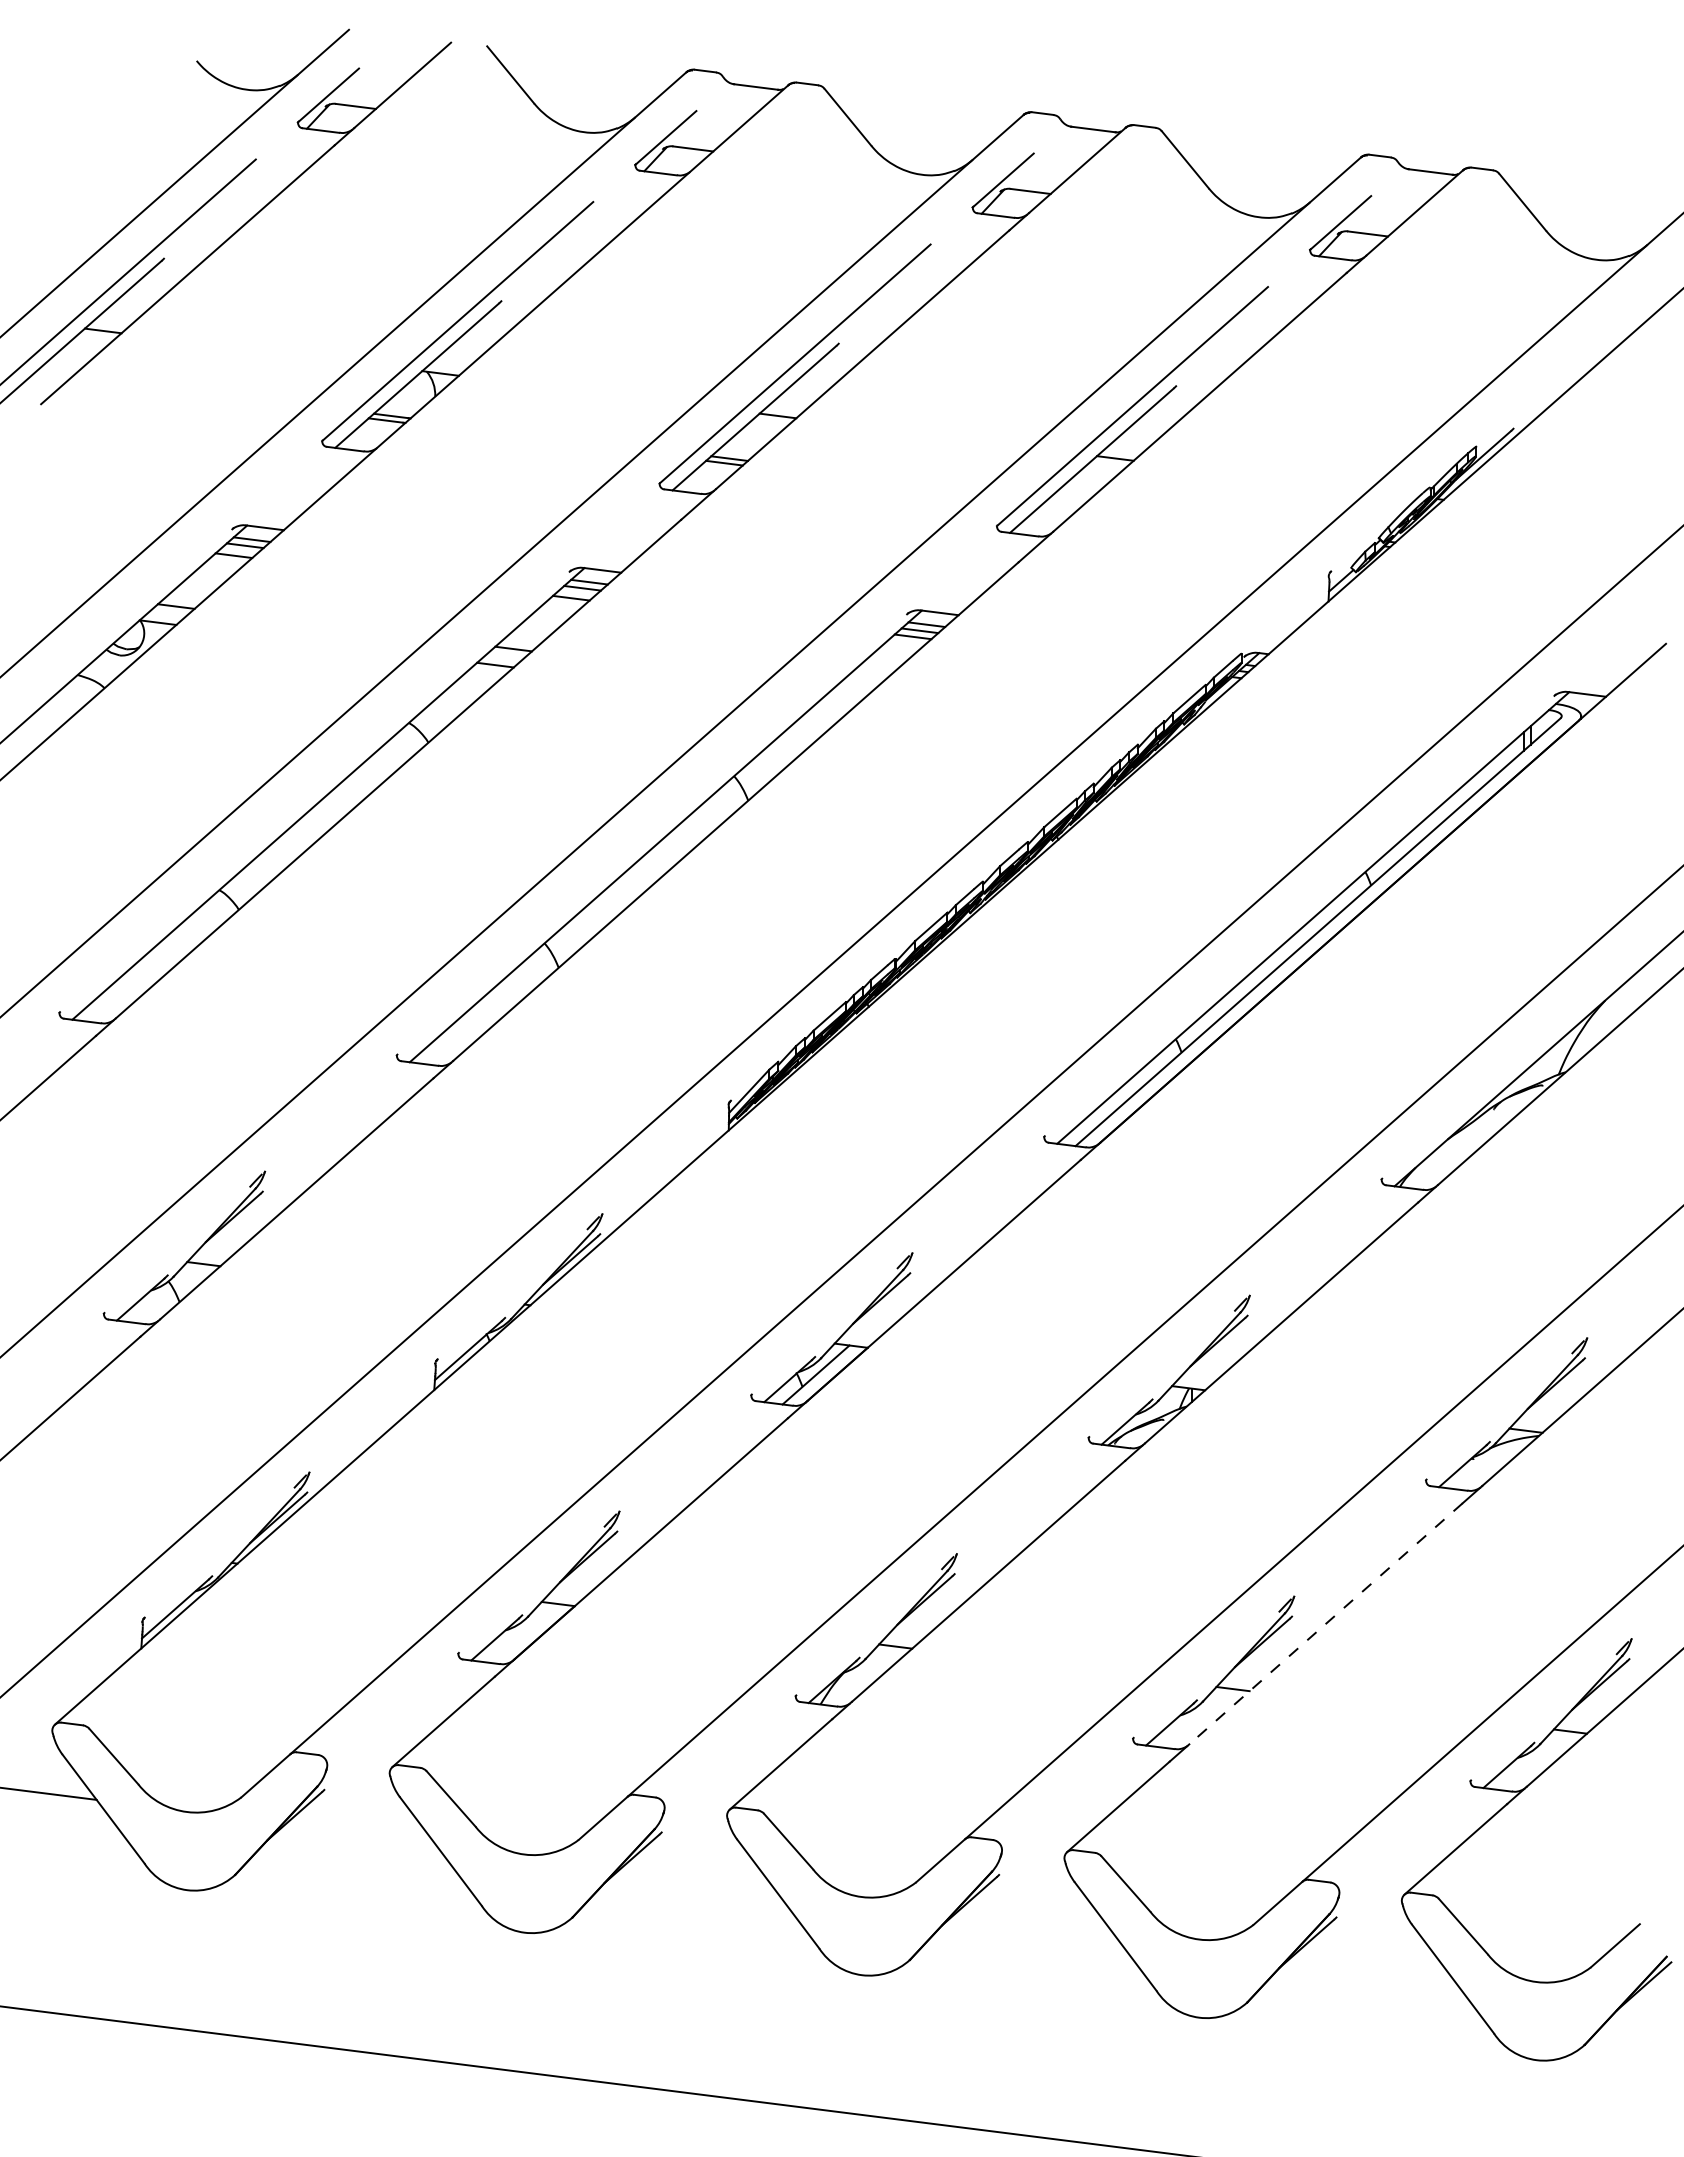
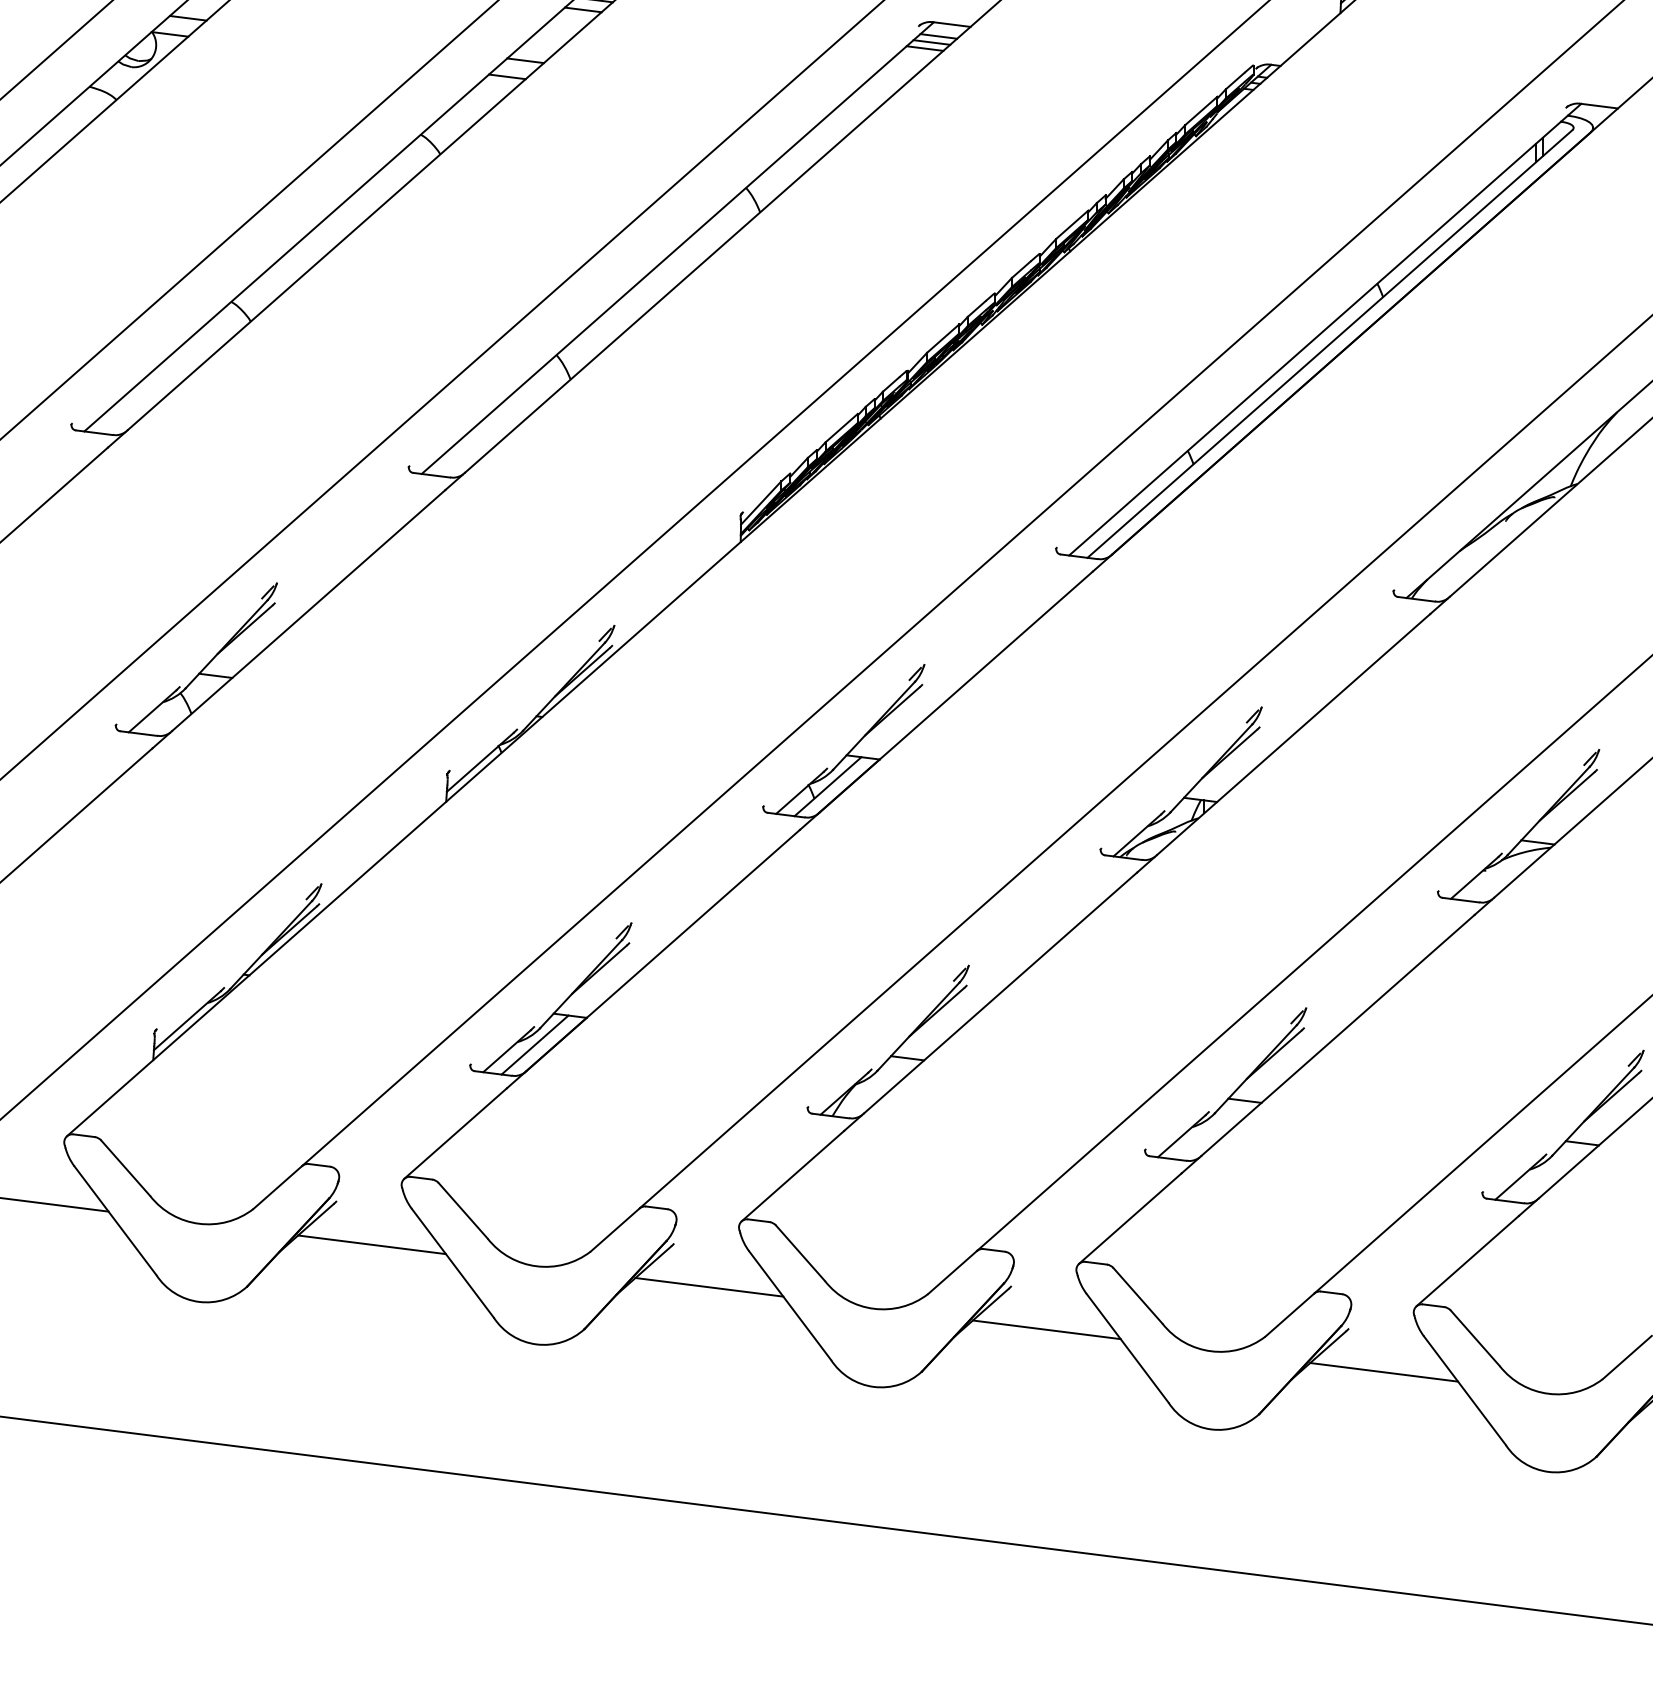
line: (1325, 1624) -> (1337, 1036), dashed -> solid
line: (522, 1632) -> (534, 1044), added
line: (360, 1832) -> (372, 1244), added
line: (697, 1875) -> (709, 1287), added
line: (1034, 1917) -> (1046, 1329), added
line: (1372, 1960) -> (1384, 1372), added

